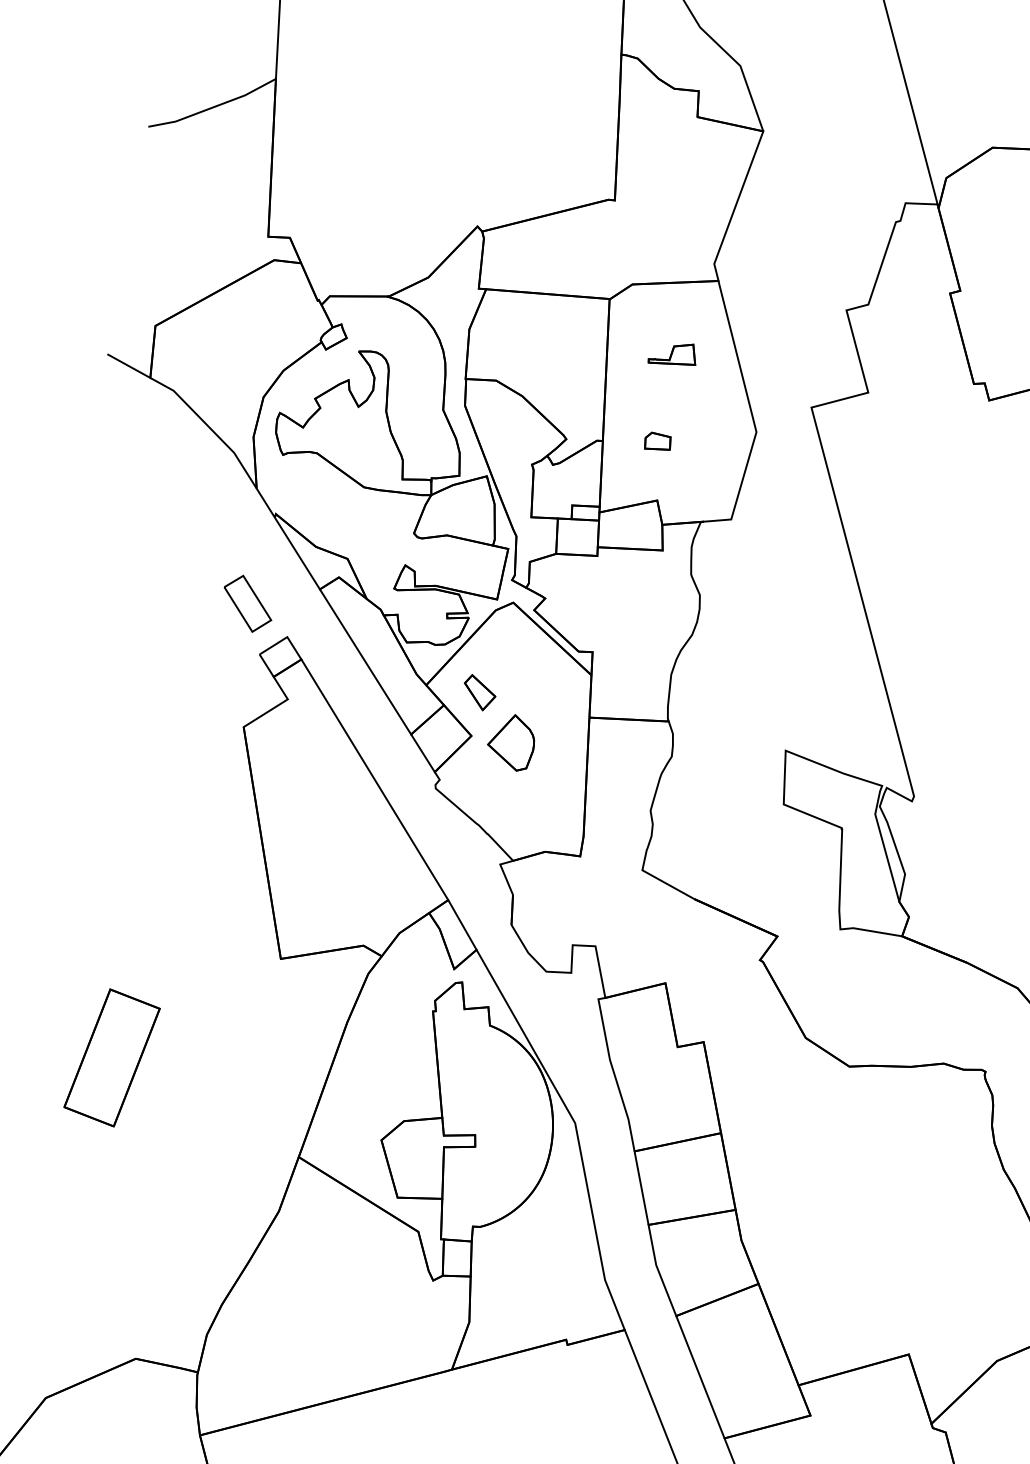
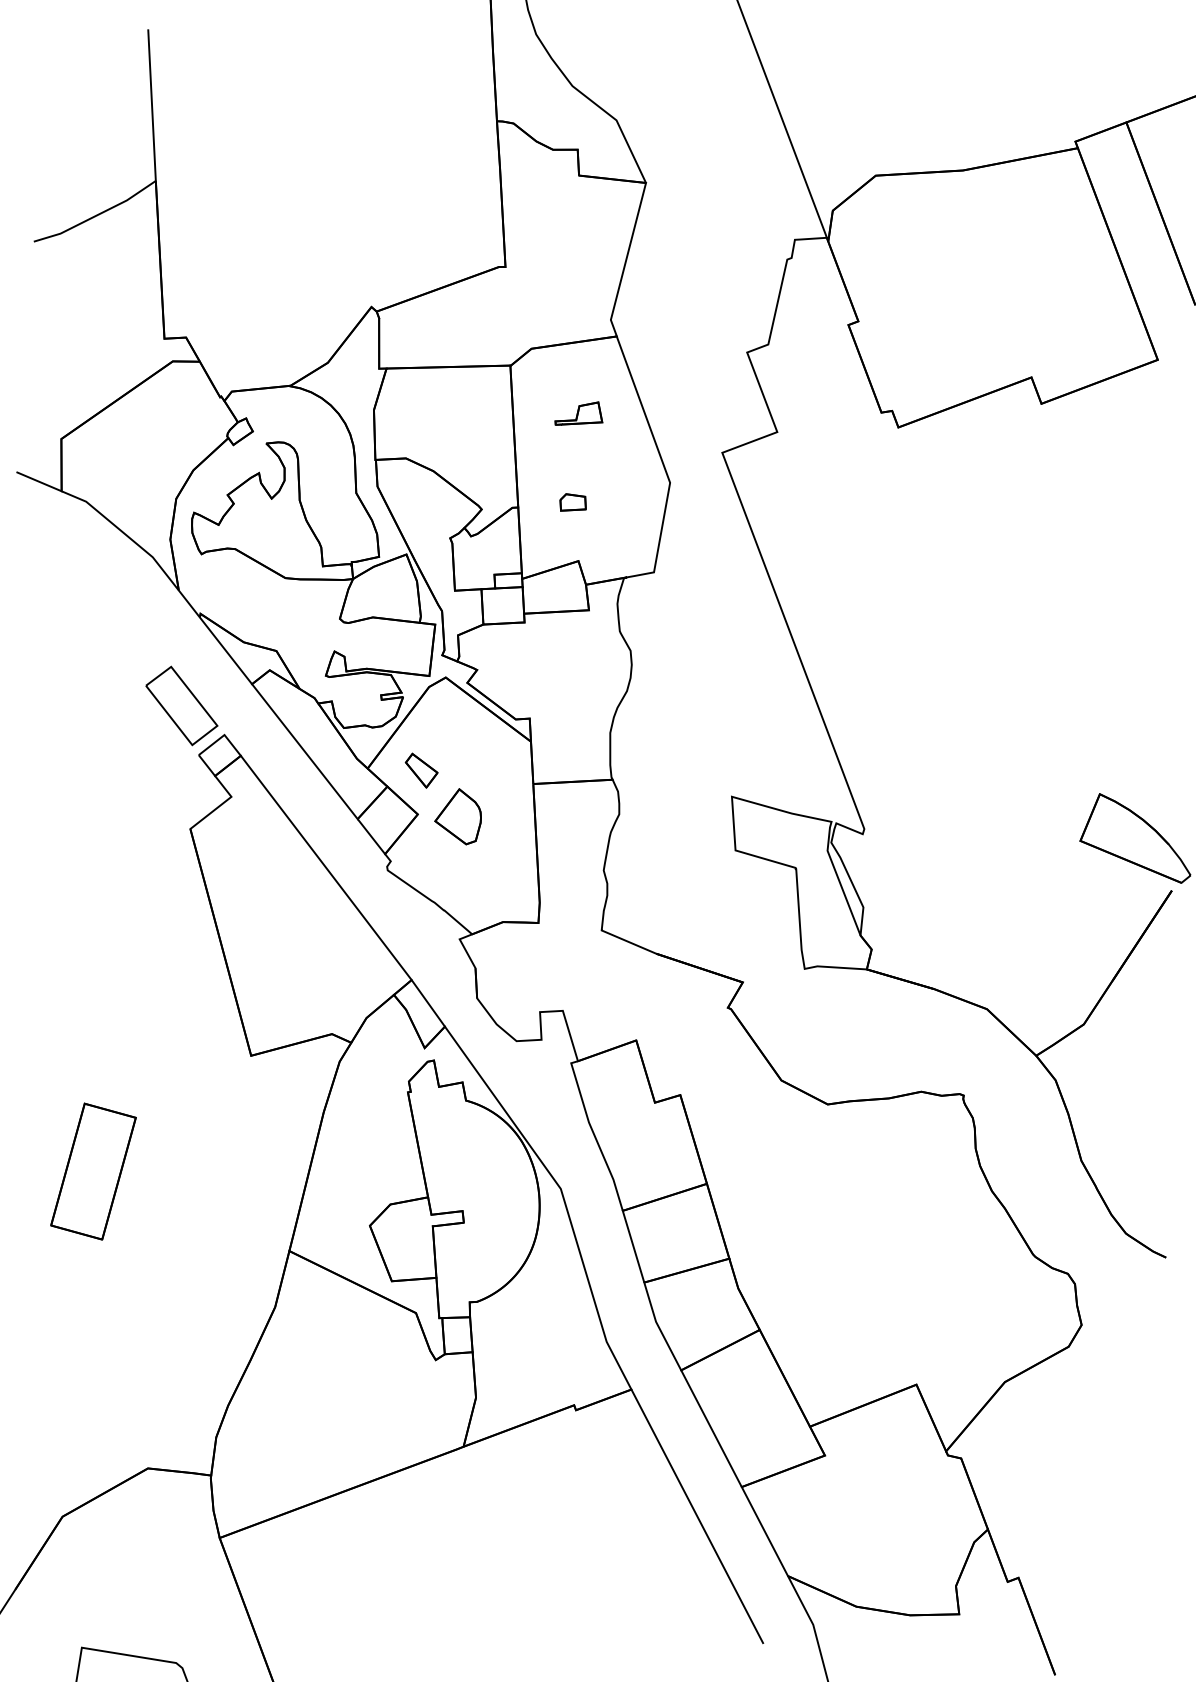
part: (247, 603) -> (181, 705), size x1.43

